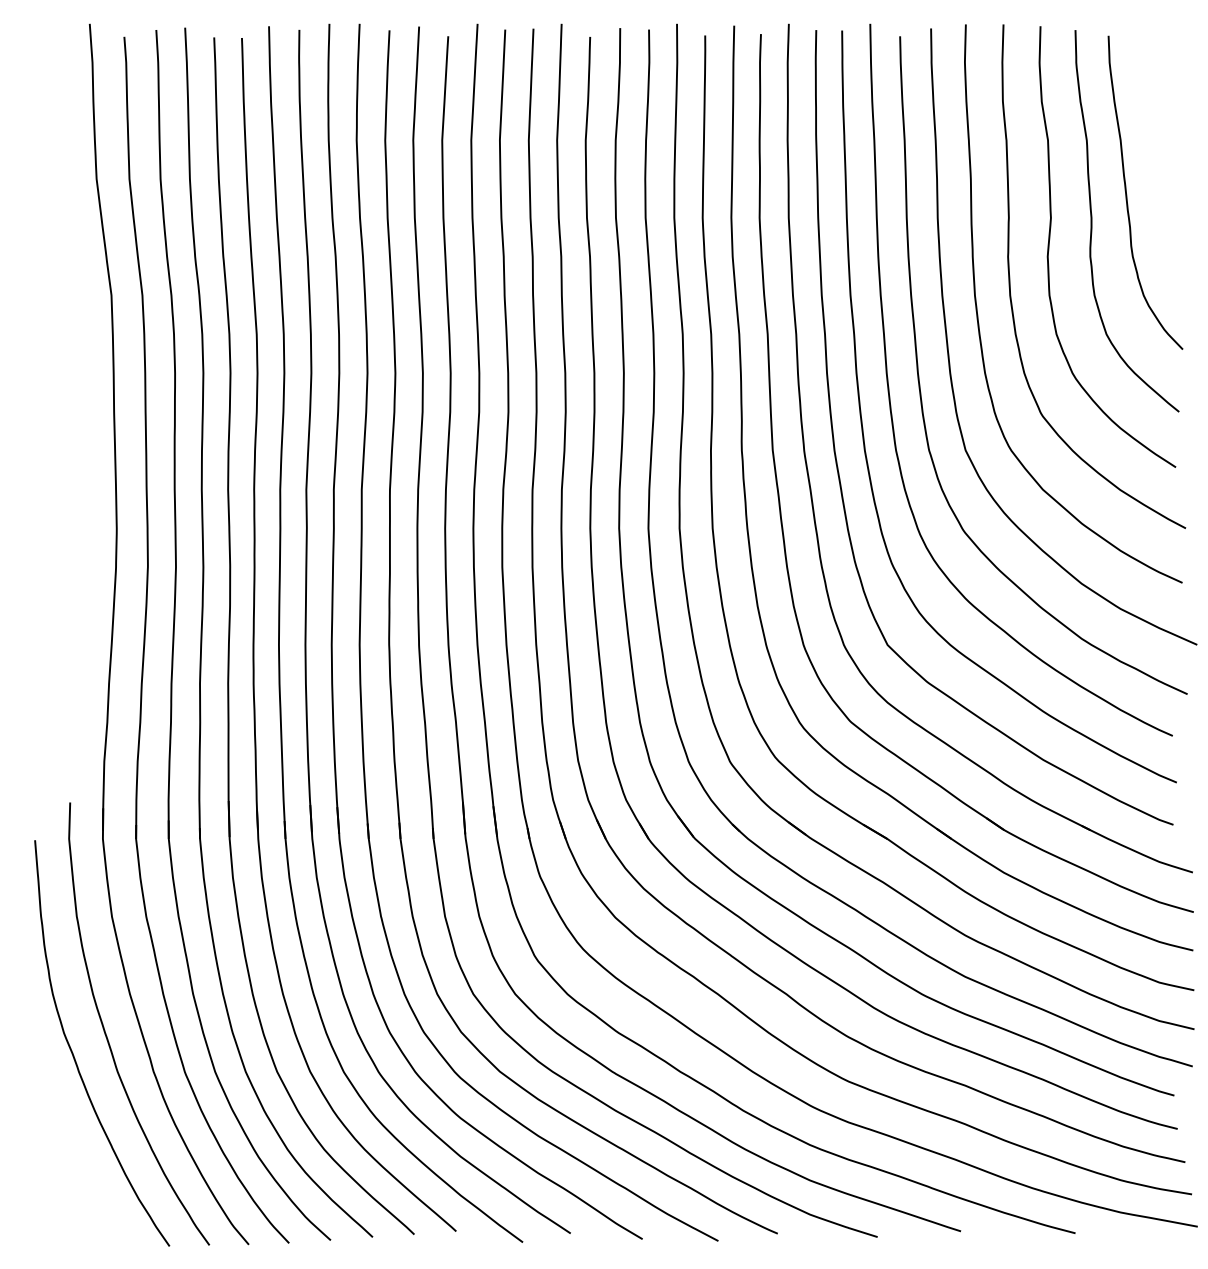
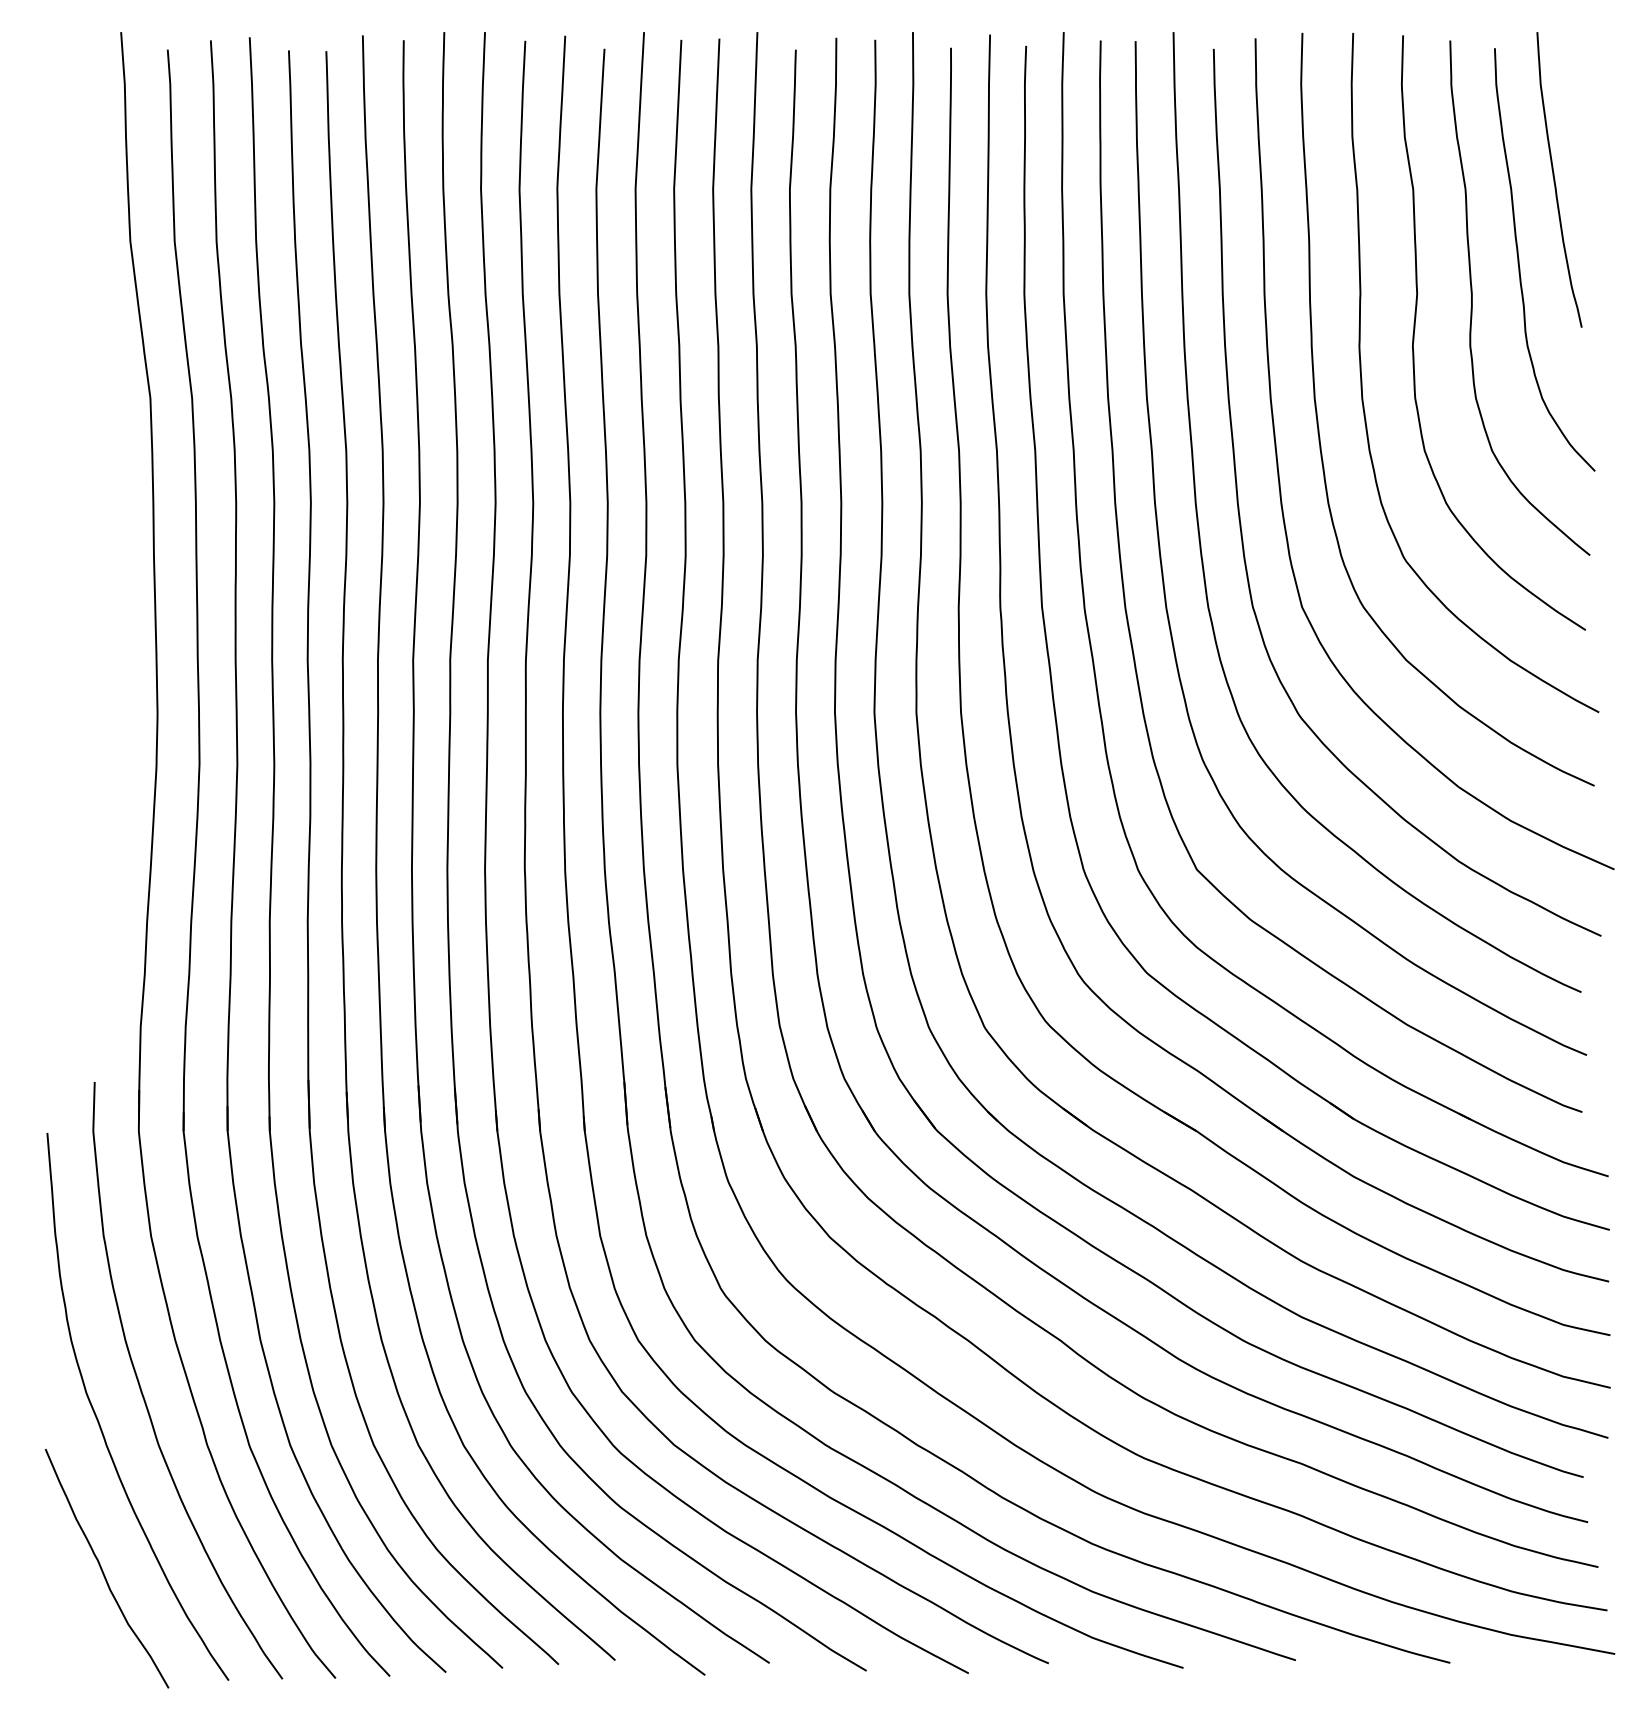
curve: (1153, 133) -> (1555, 179), added
part: (79, 1163) -> (107, 1568), added

